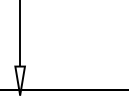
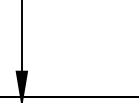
fill: (19, 80) -> (21, 86), added

